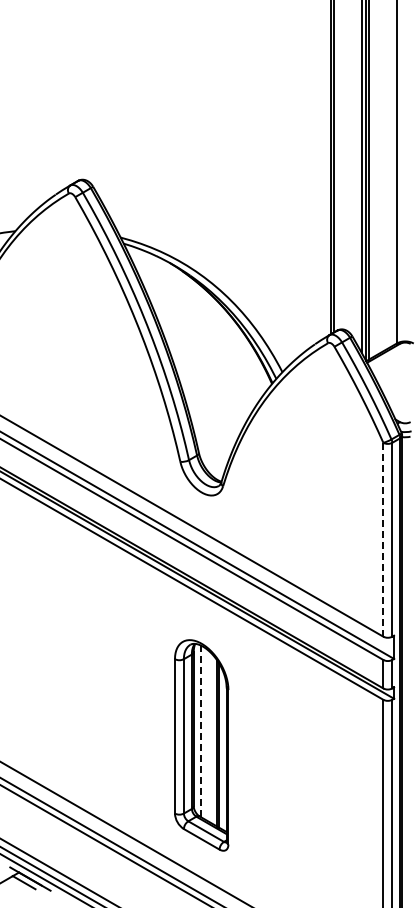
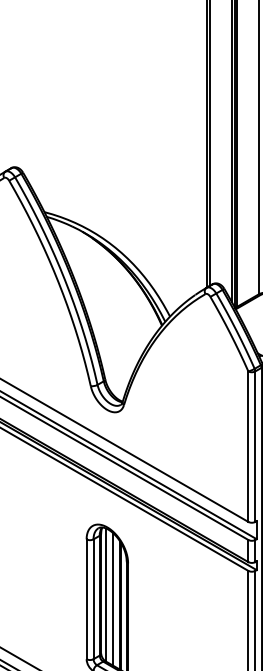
line: (383, 539) -> (248, 446), dashed -> solid
line: (200, 731) -> (106, 595), dashed -> solid
line: (209, 736) -> (113, 599), added

